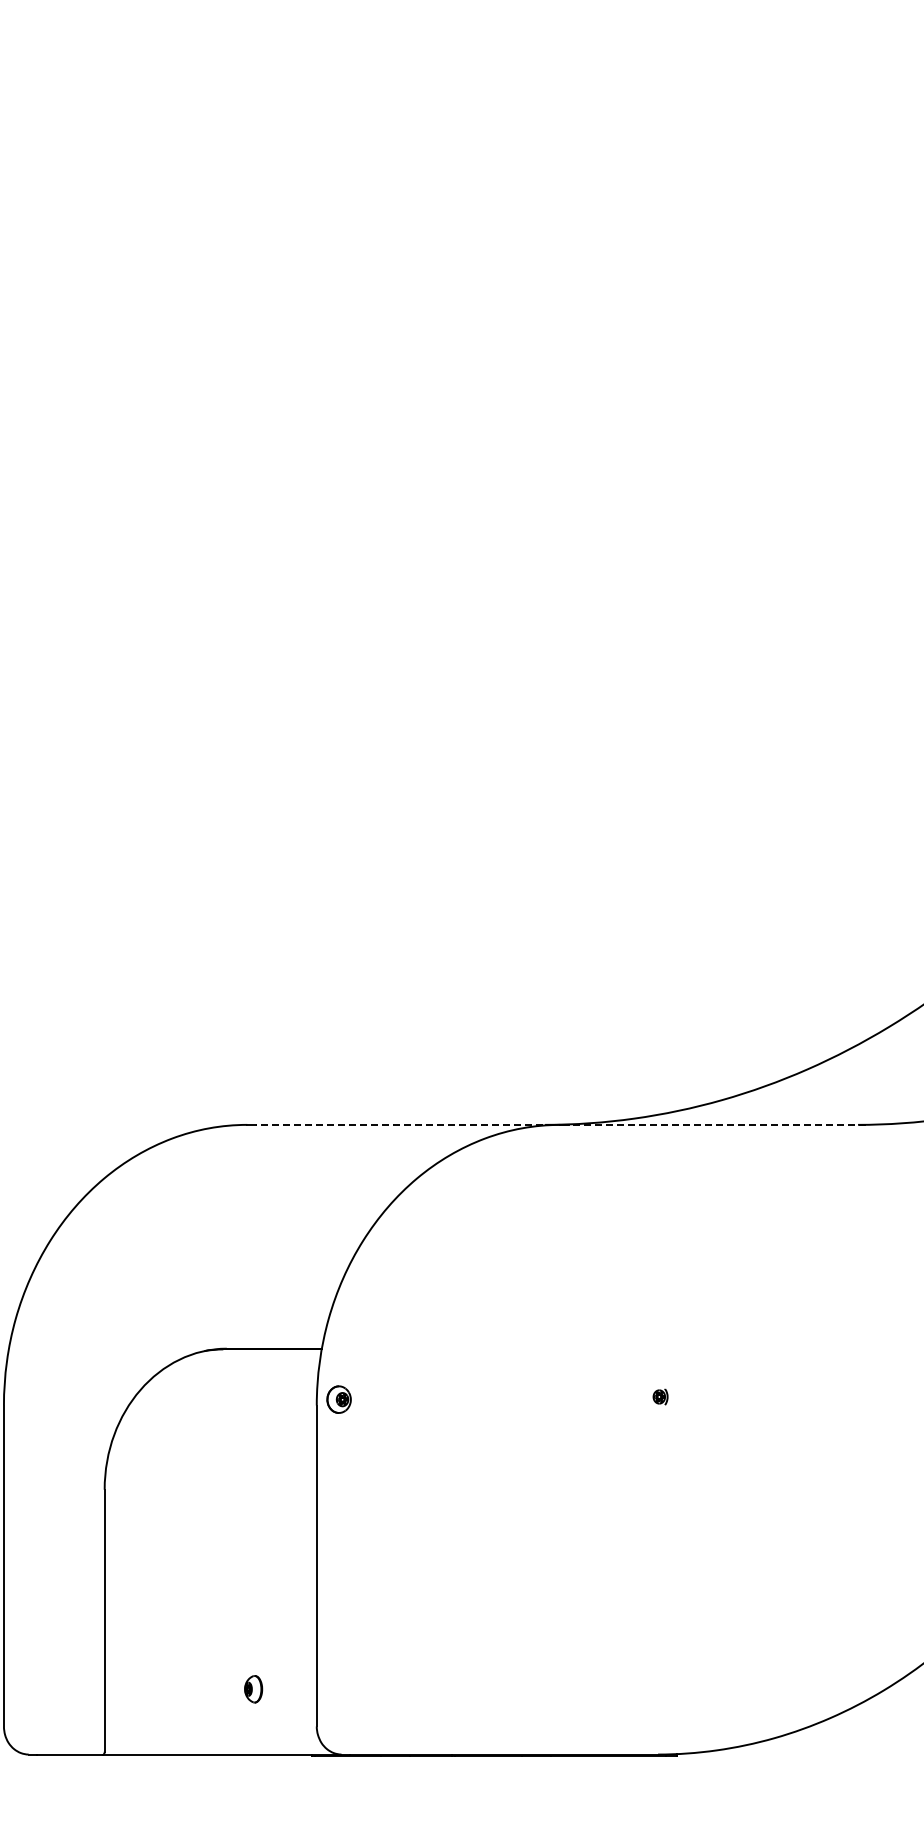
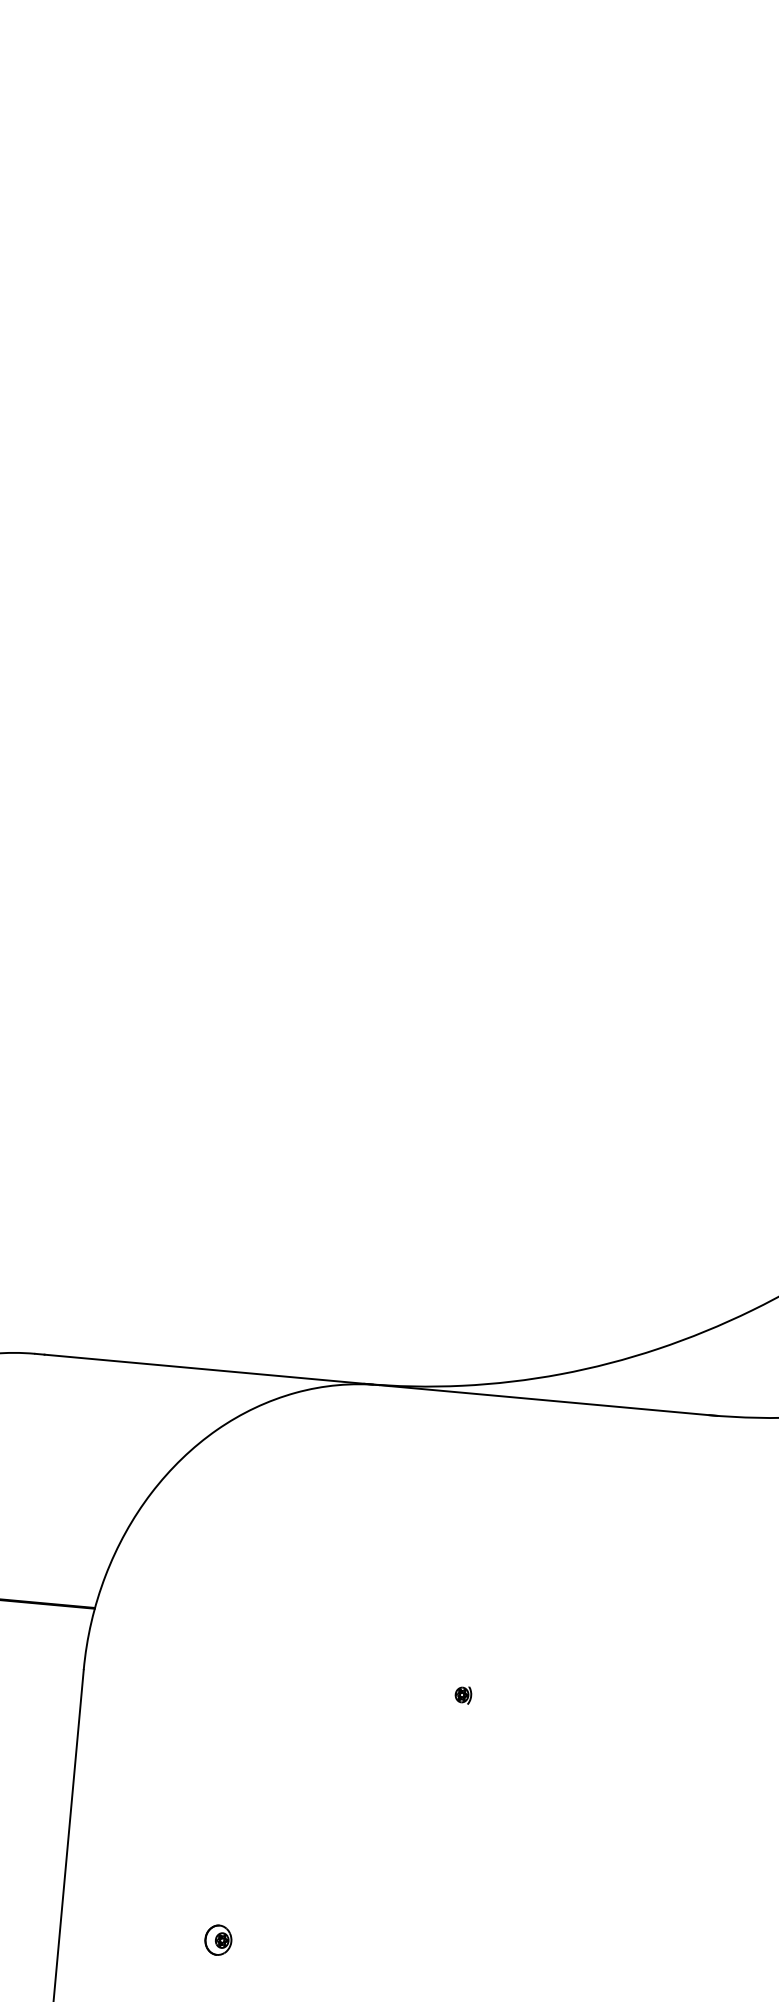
line: (404, 1124) -> (208, 1369), dashed -> solid
line: (717, 1124) -> (553, 1400), dashed -> solid
part: (338, 1399) -> (217, 1940), moved

